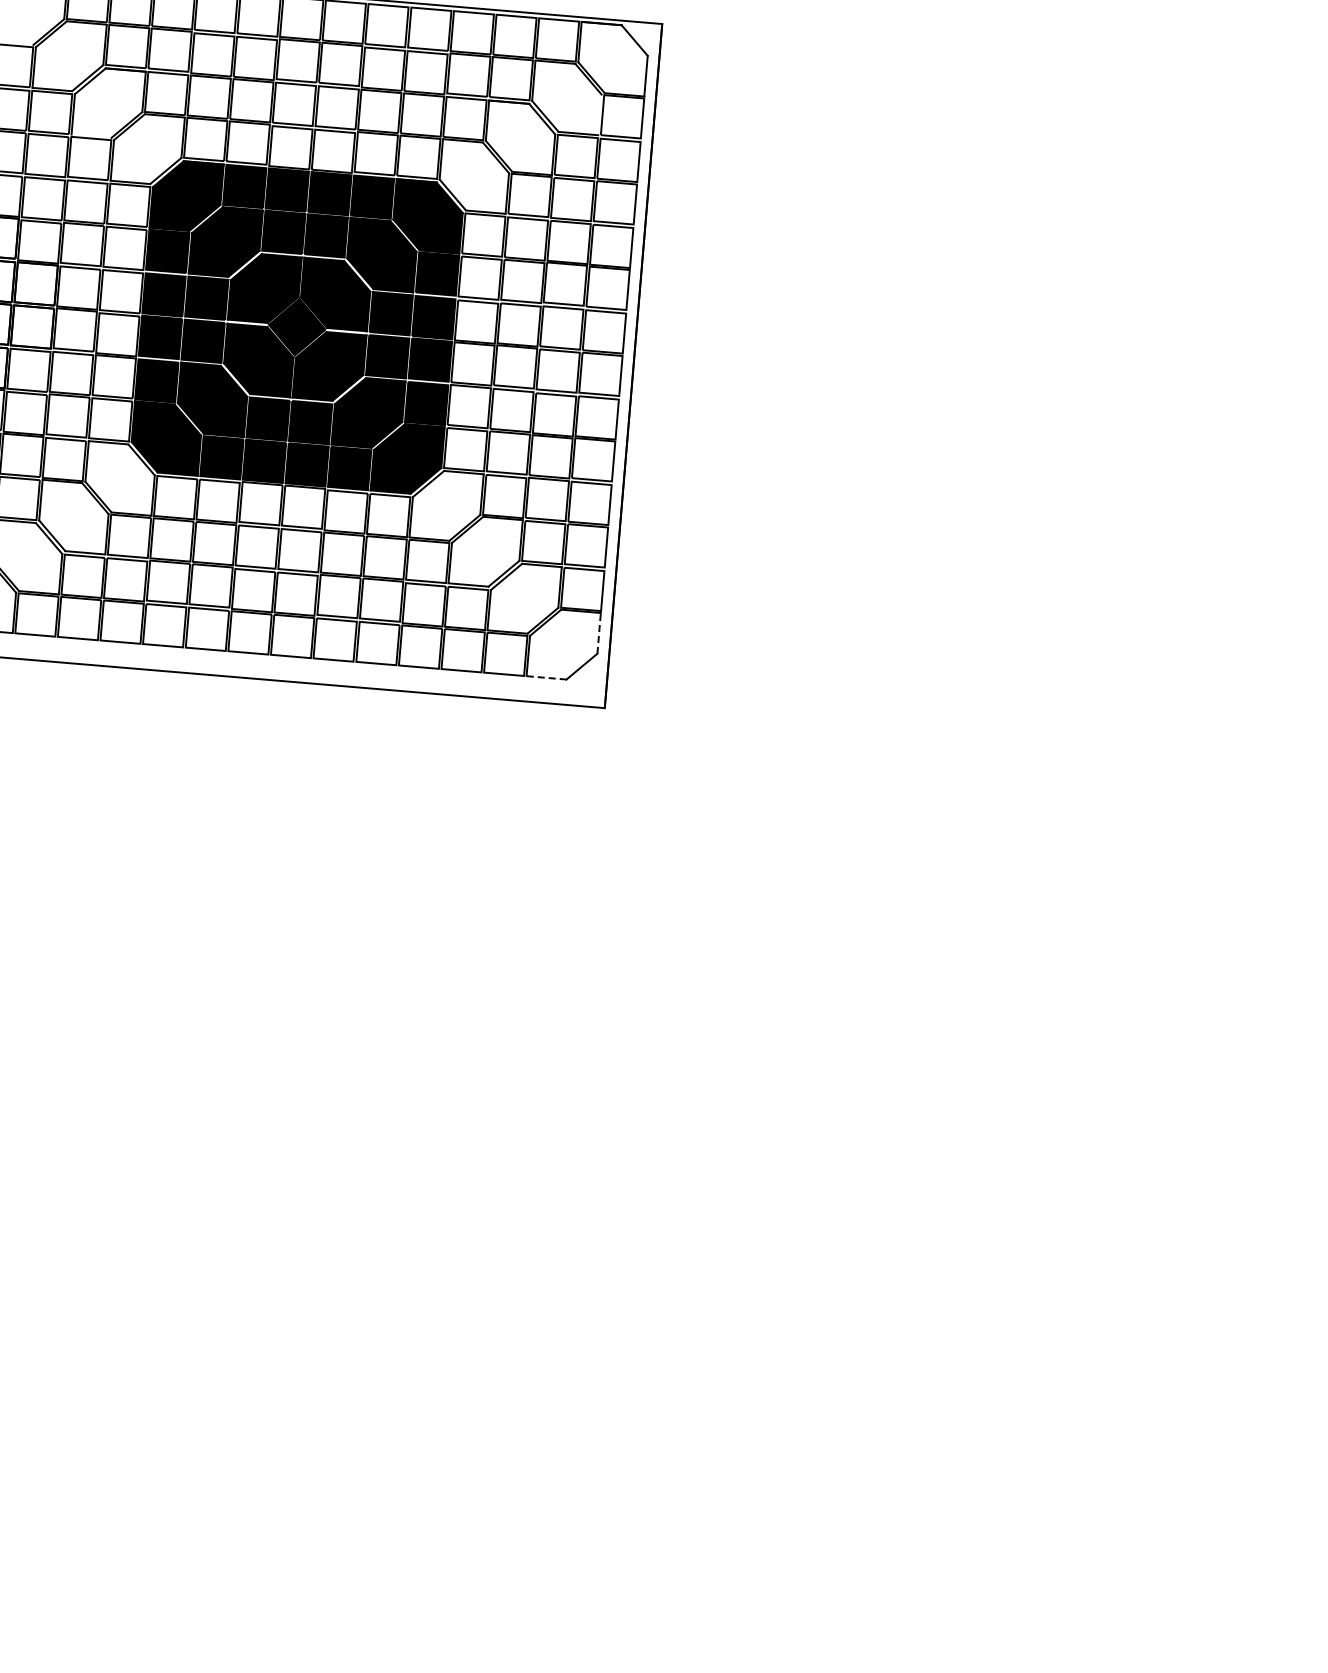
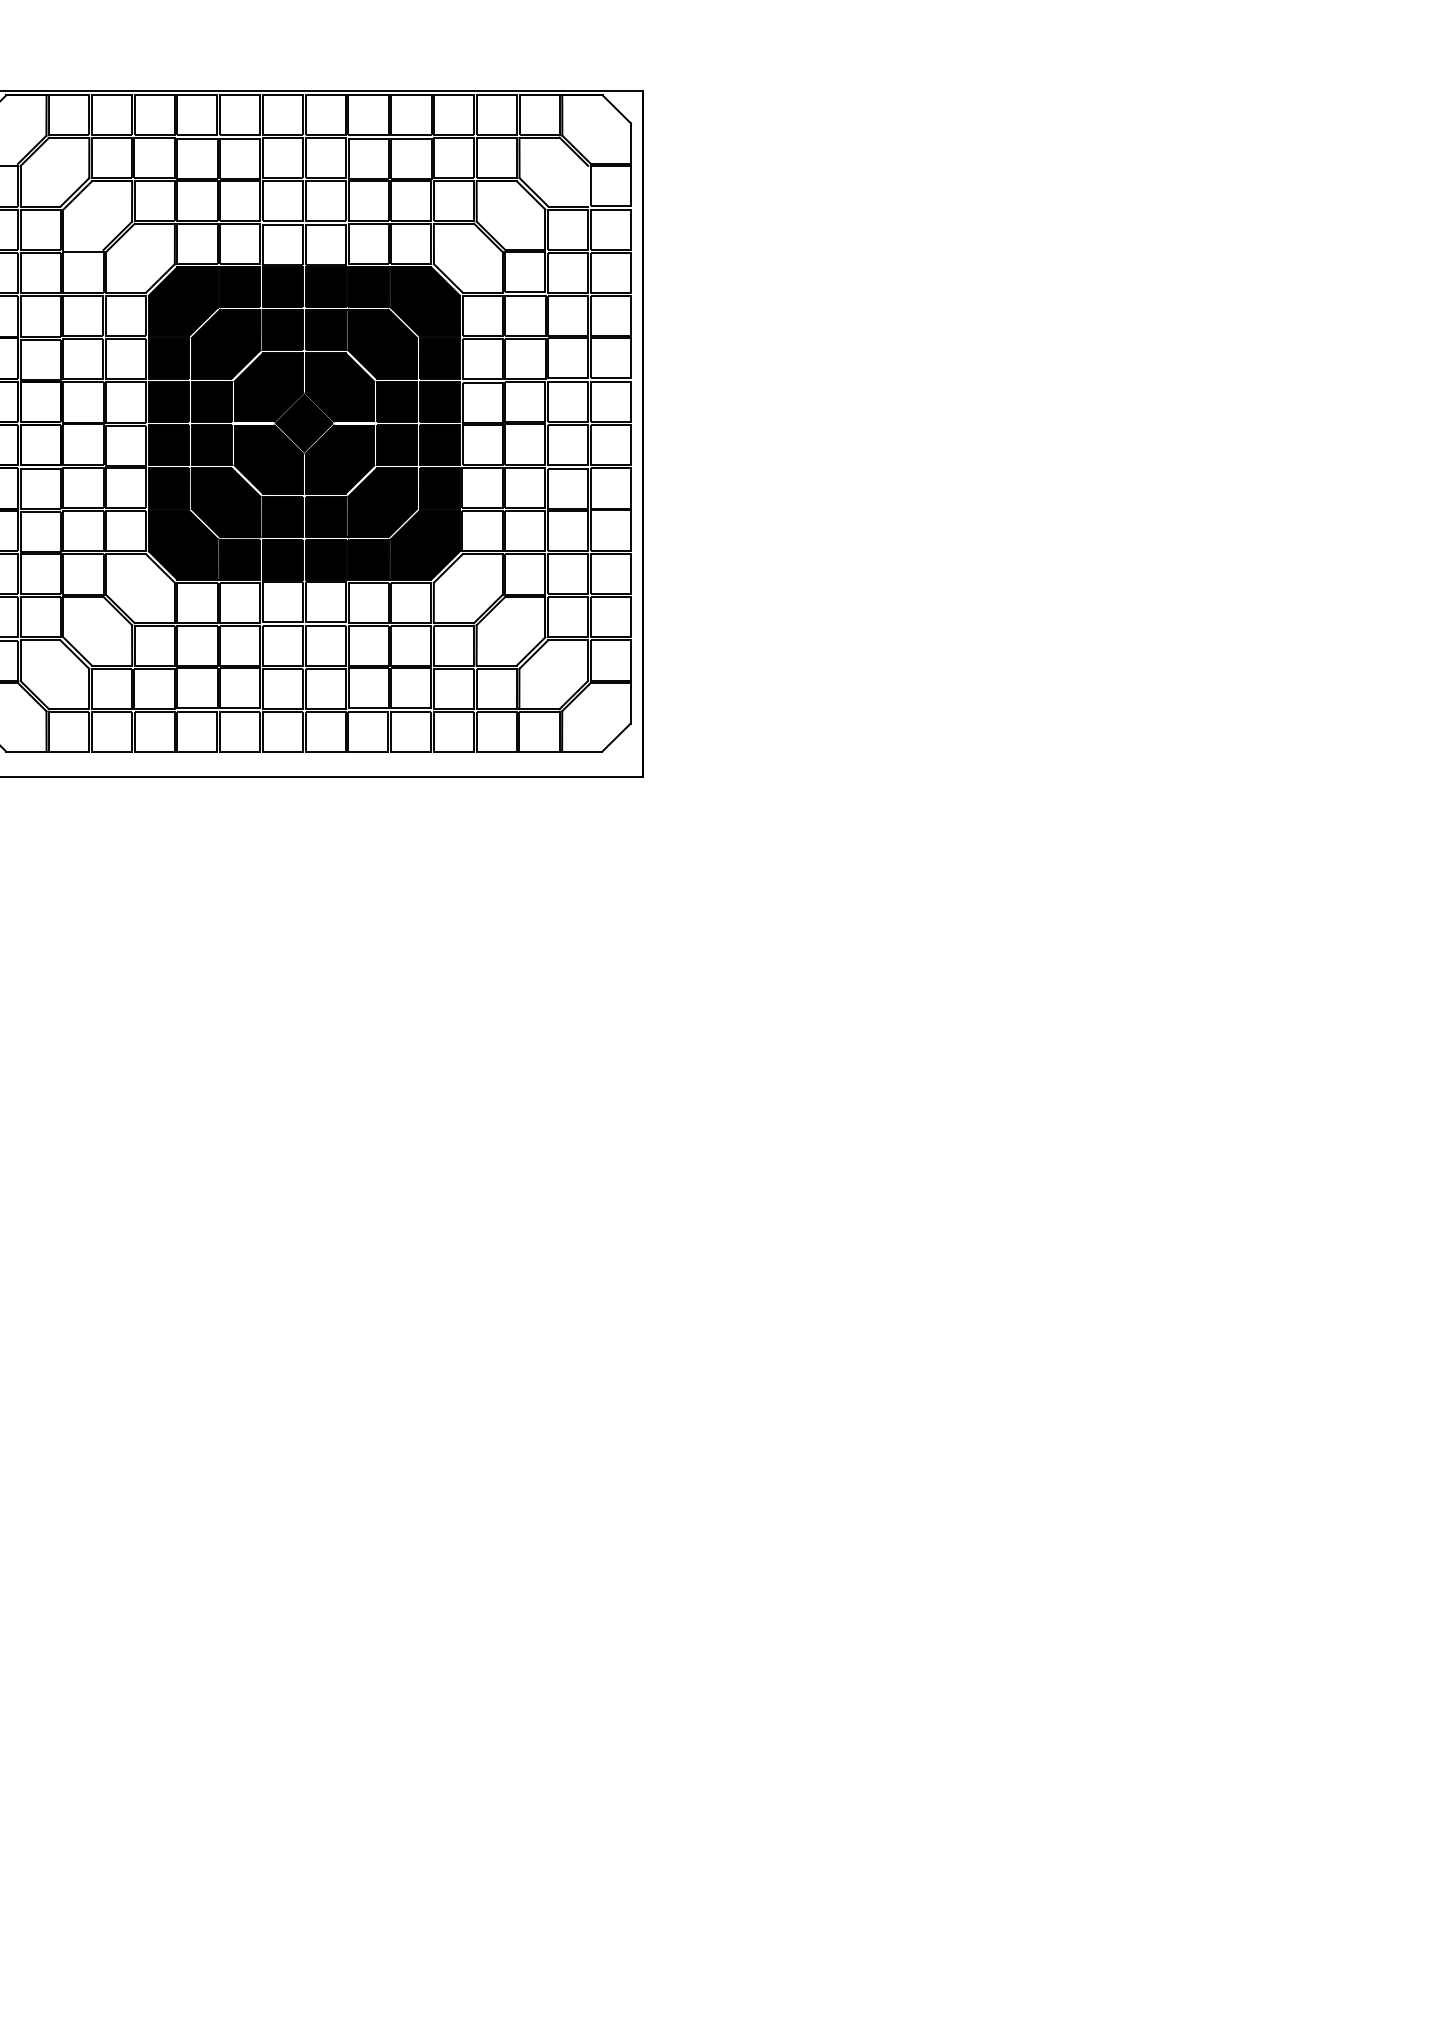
line: (598, 632) -> (630, 702), dashed -> solid
line: (545, 677) -> (581, 751), dashed -> solid

